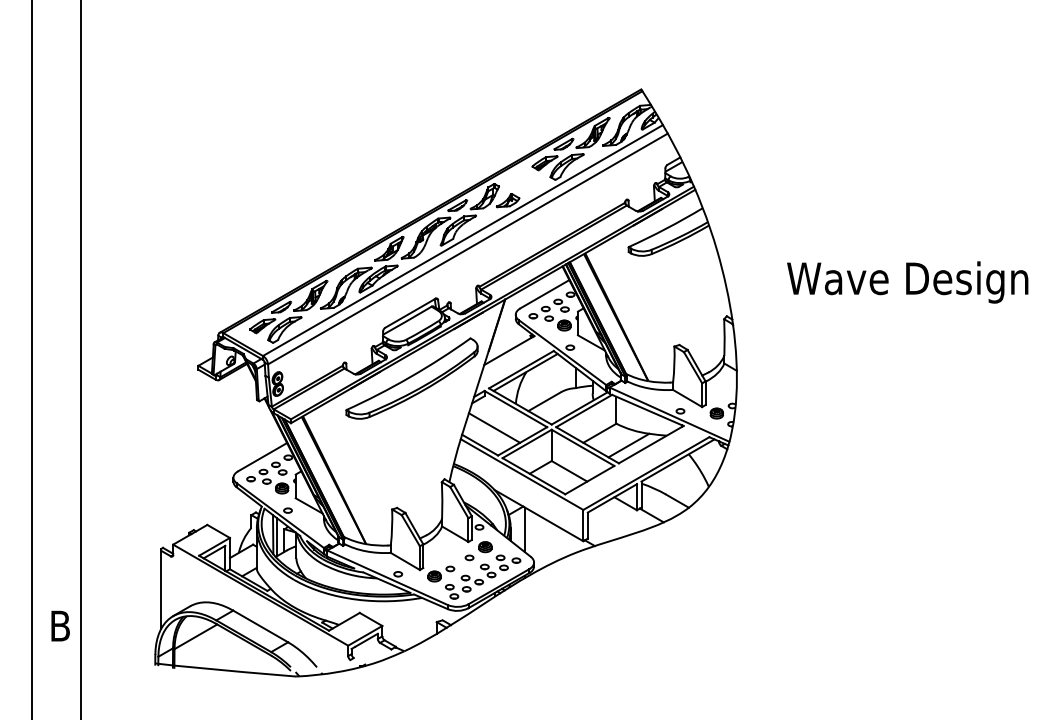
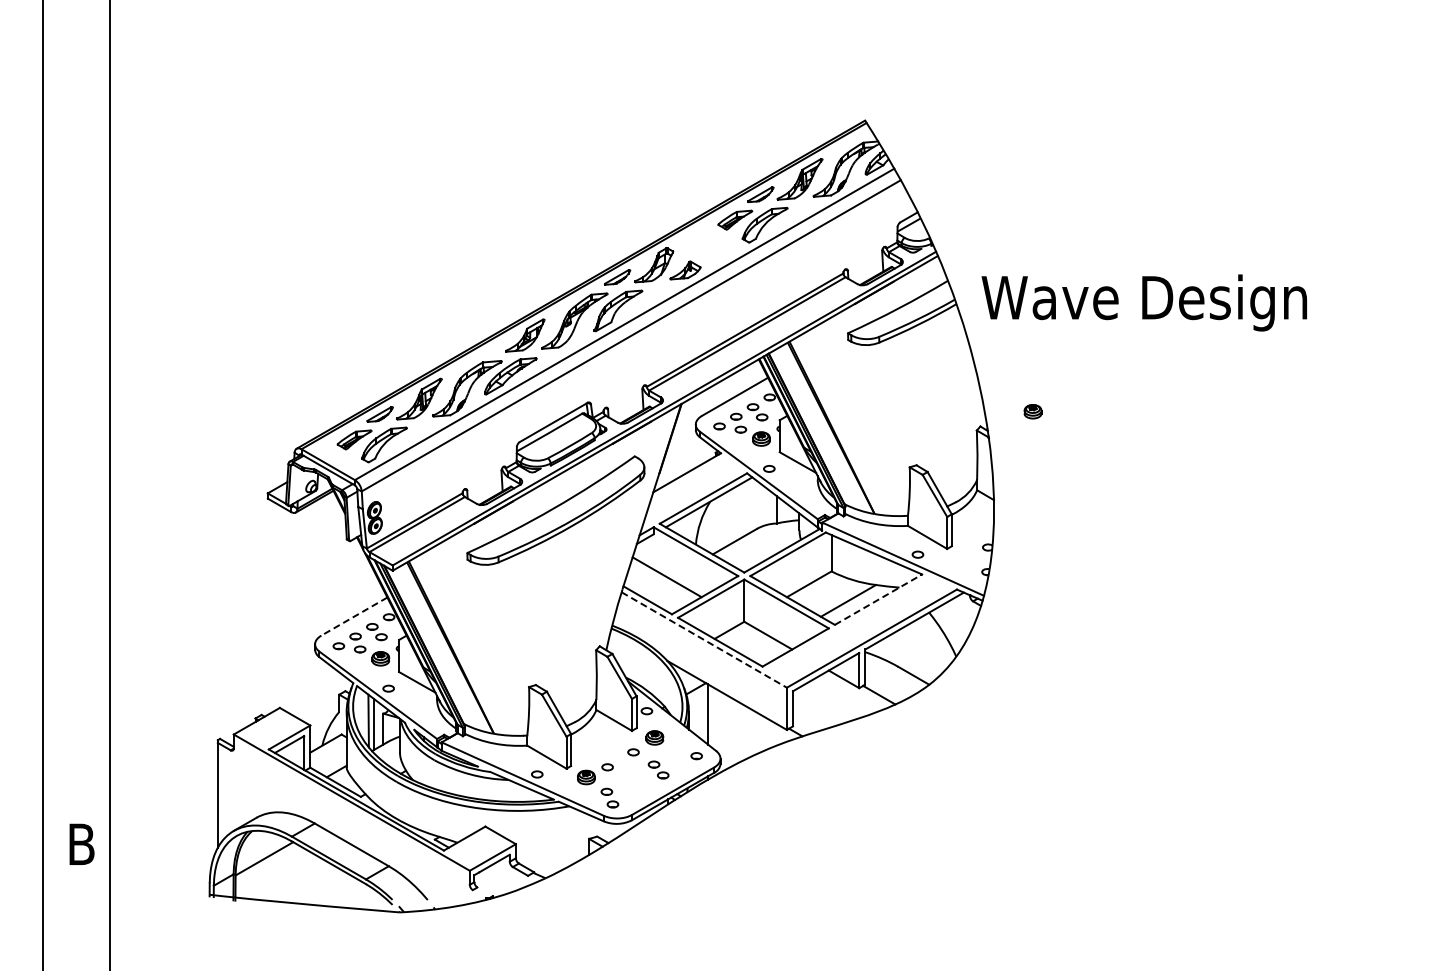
text: (907, 282) -> (1143, 302), moved
part: (716, 413) -> (1032, 411), moved
line: (651, 444) -> (878, 599), solid -> dashed
line: (261, 457) -> (353, 616), solid -> dashed
line: (522, 474) -> (704, 640), solid -> dashed
part: (502, 562) -> (677, 758), removed
part: (472, 583) -> (637, 786), removed

